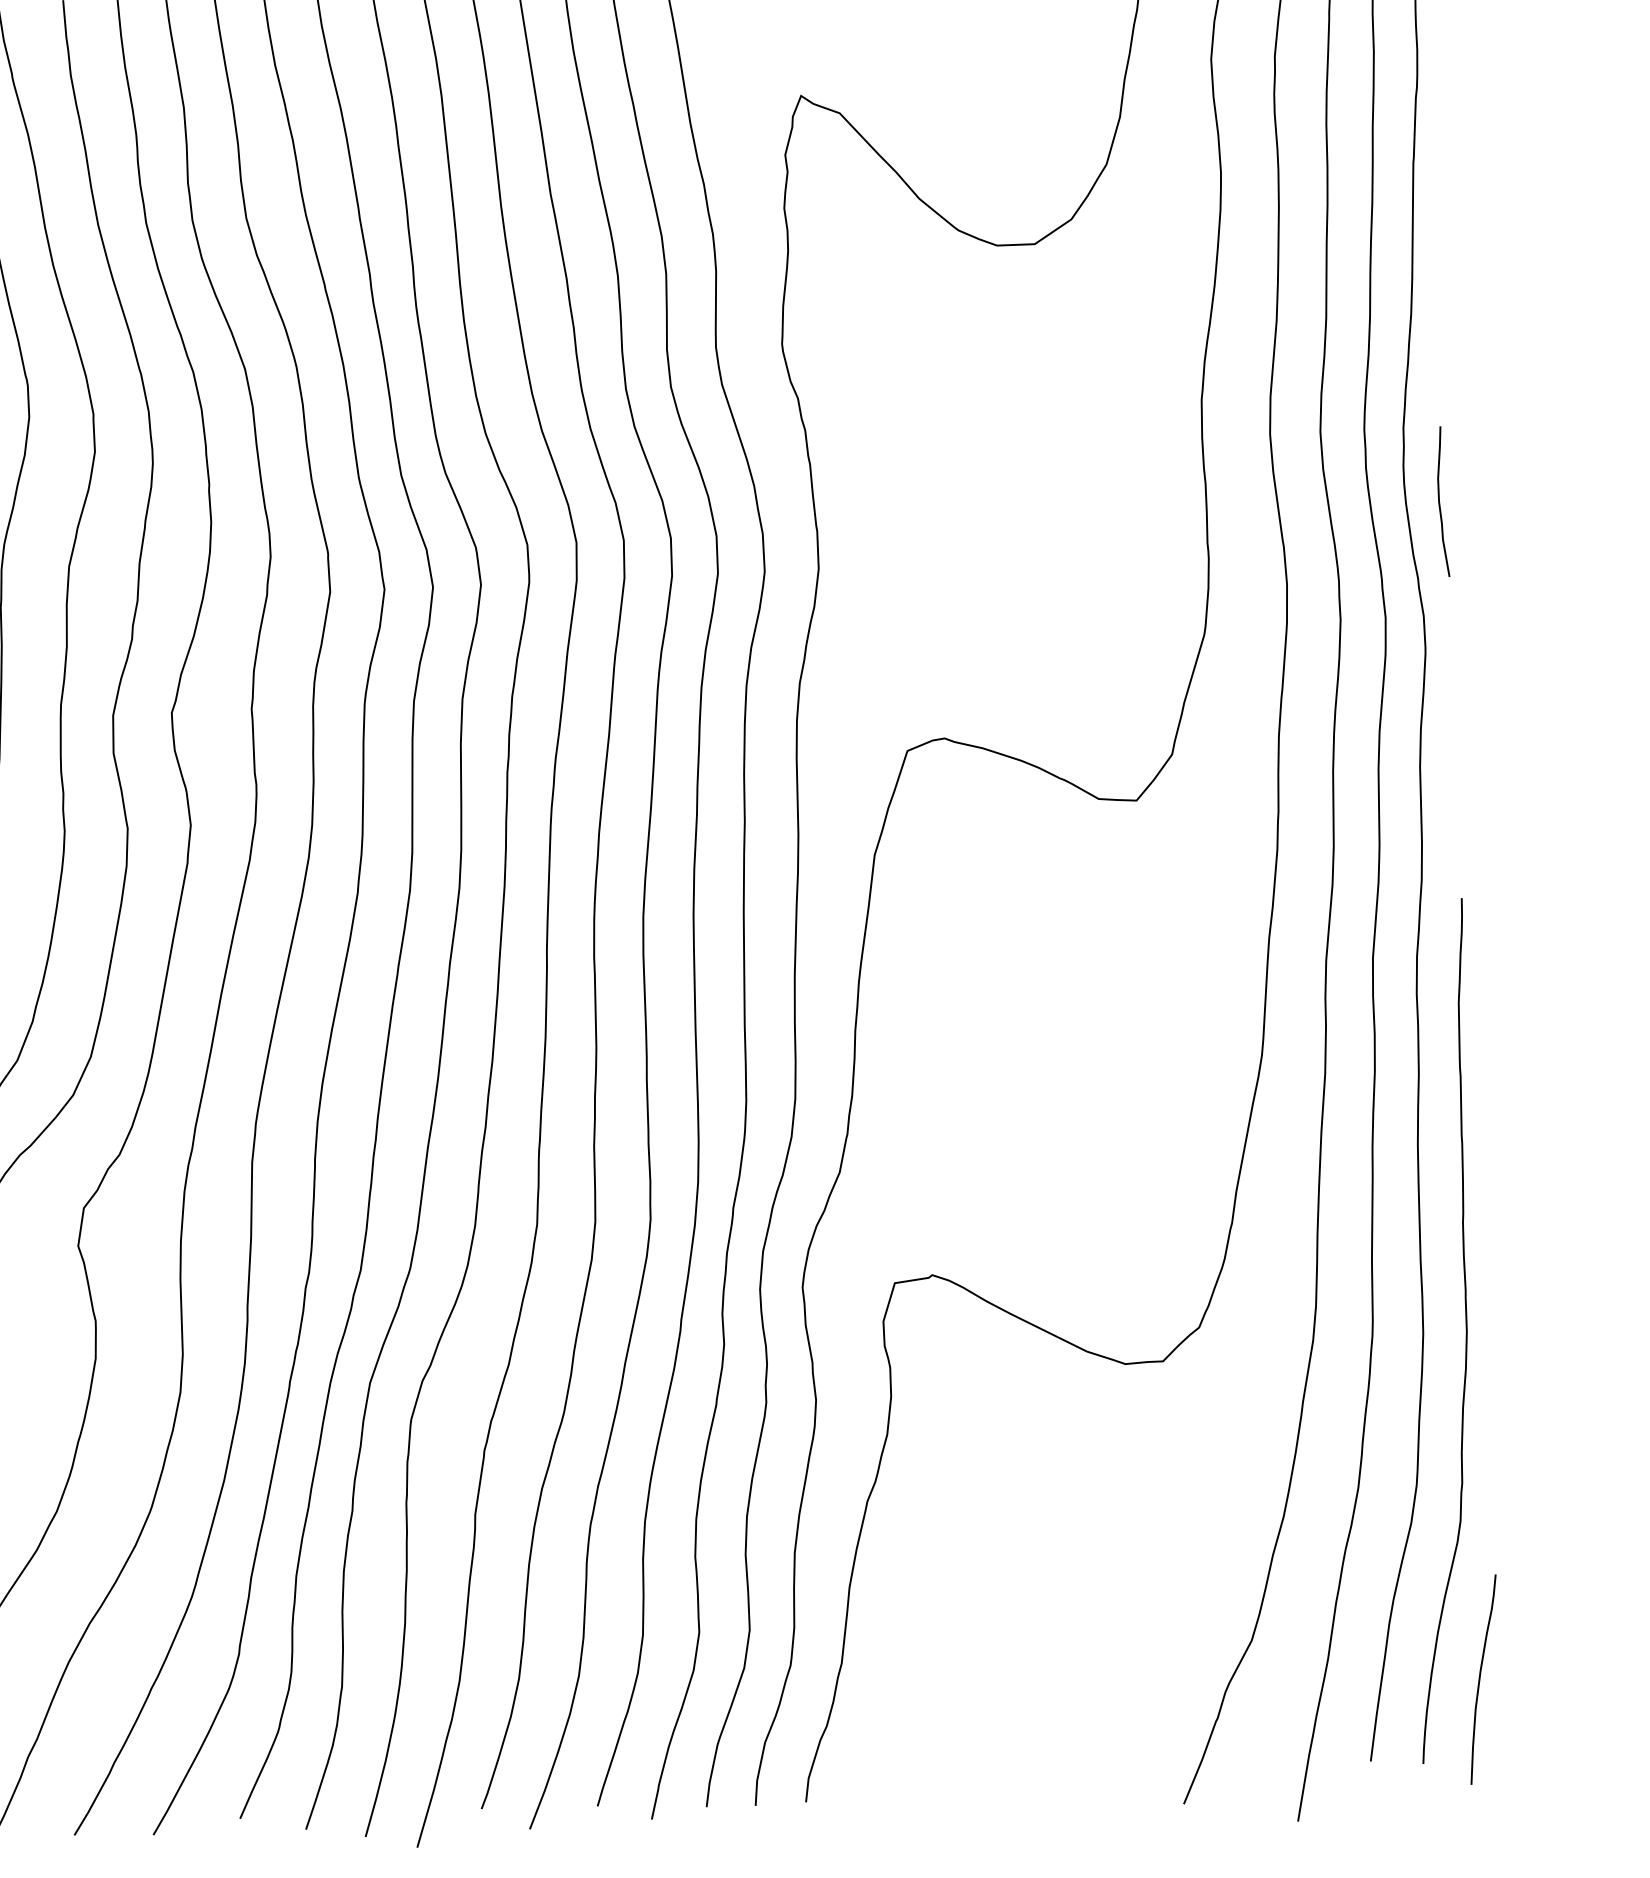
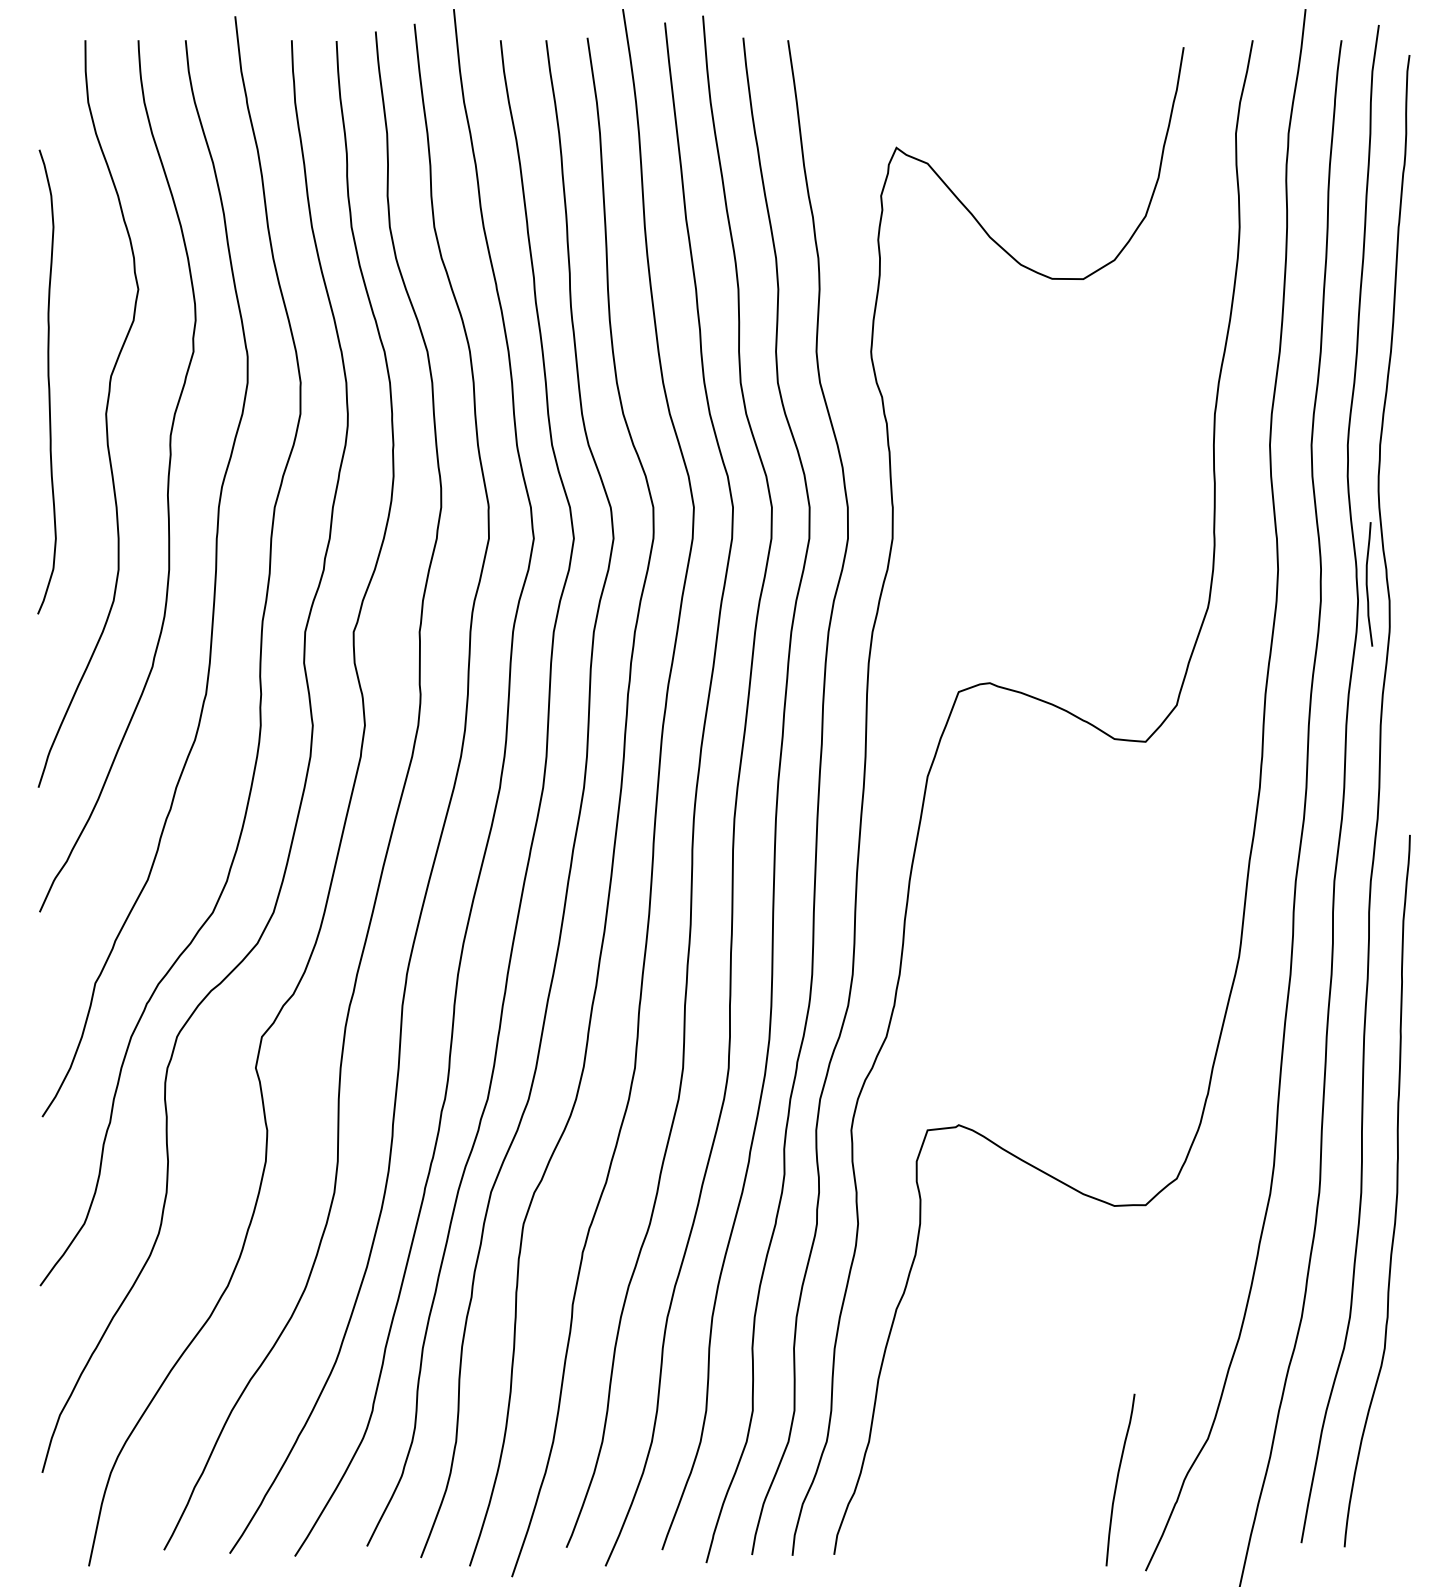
curve: (1440, 502) -> (1367, 584), moved
curve: (1481, 1679) -> (1118, 1479), moved

